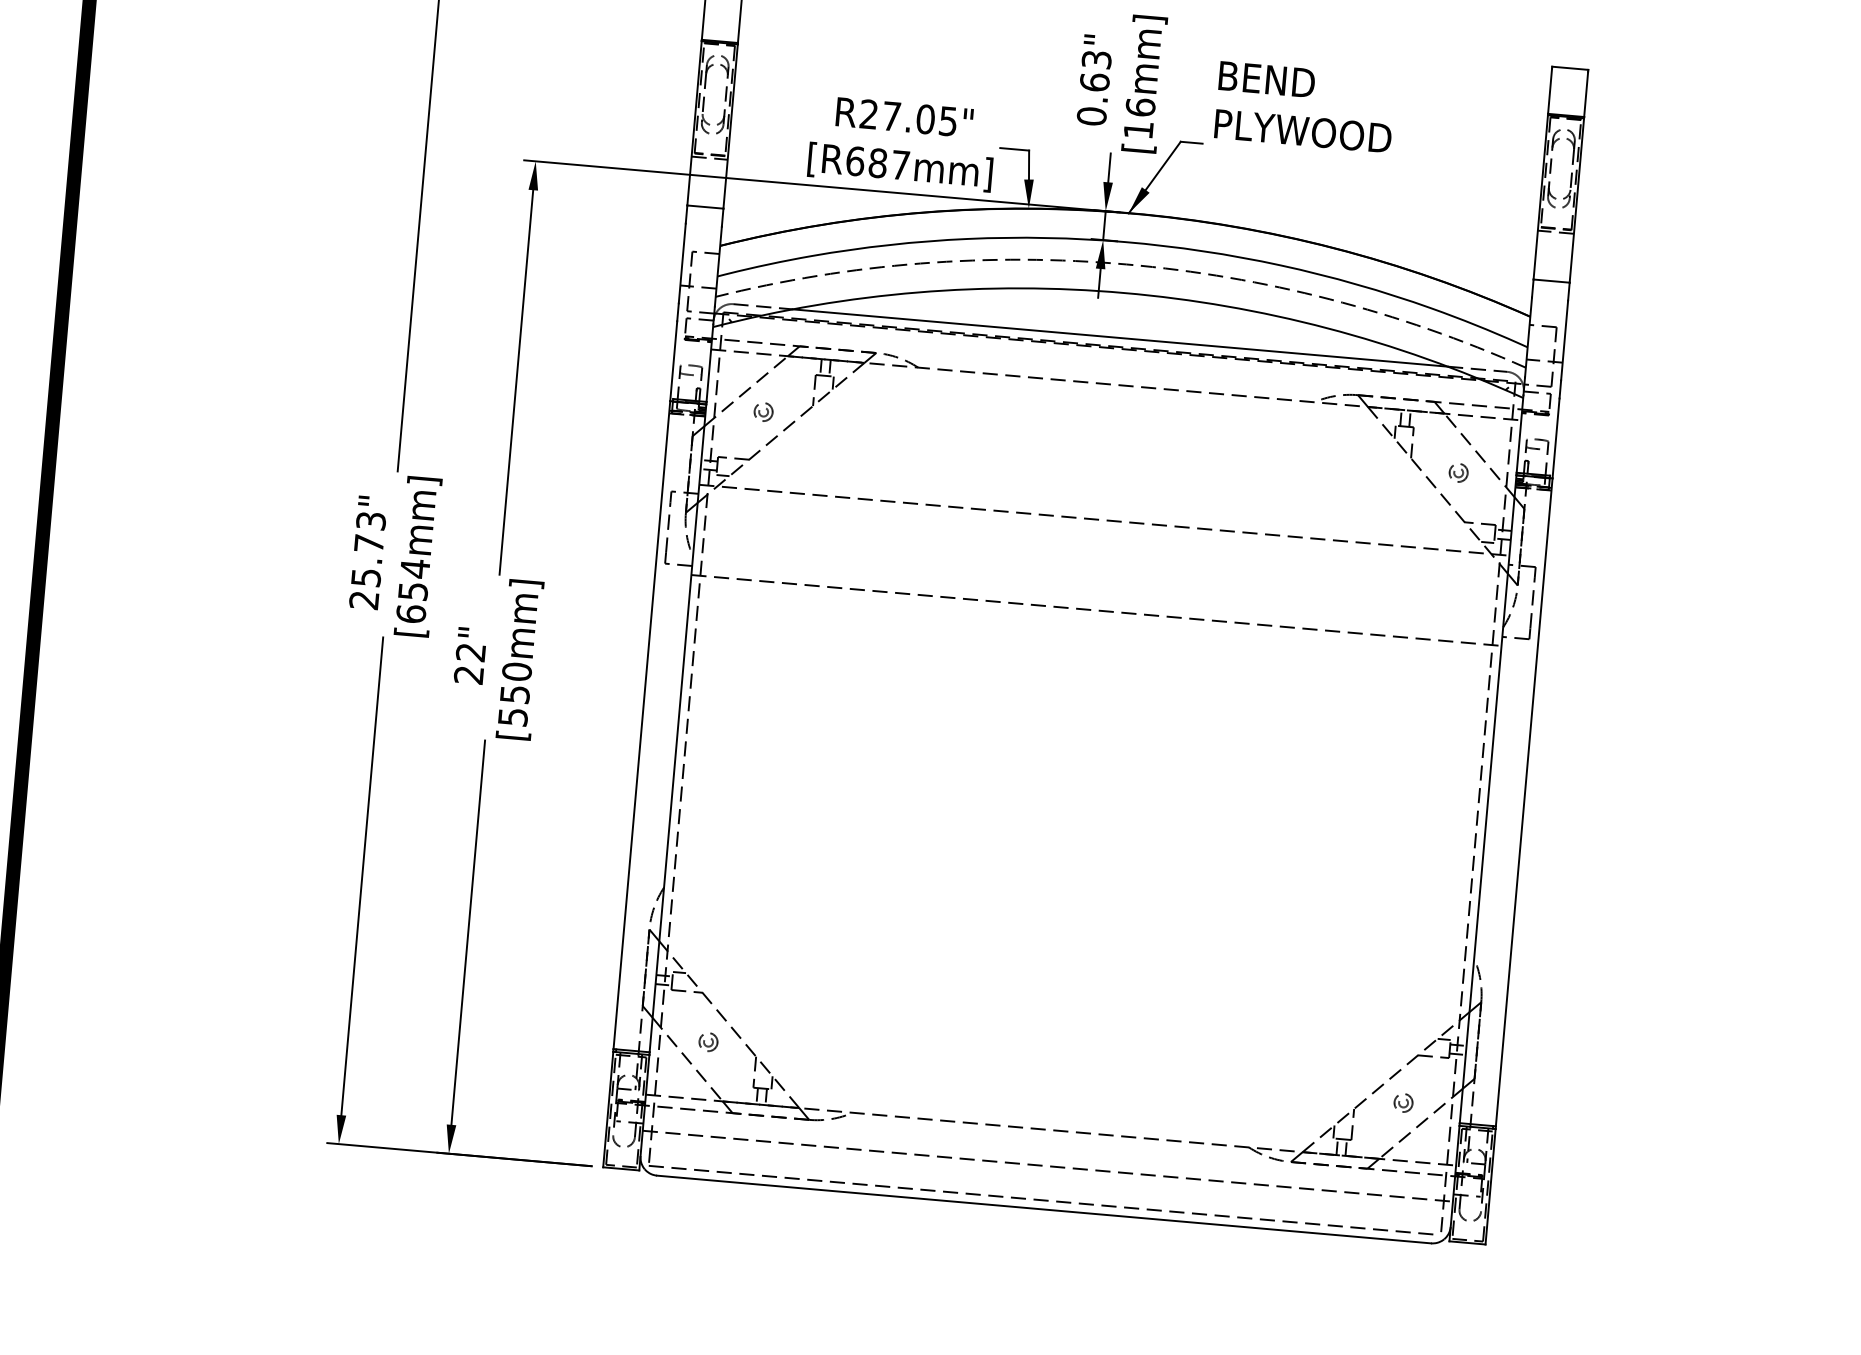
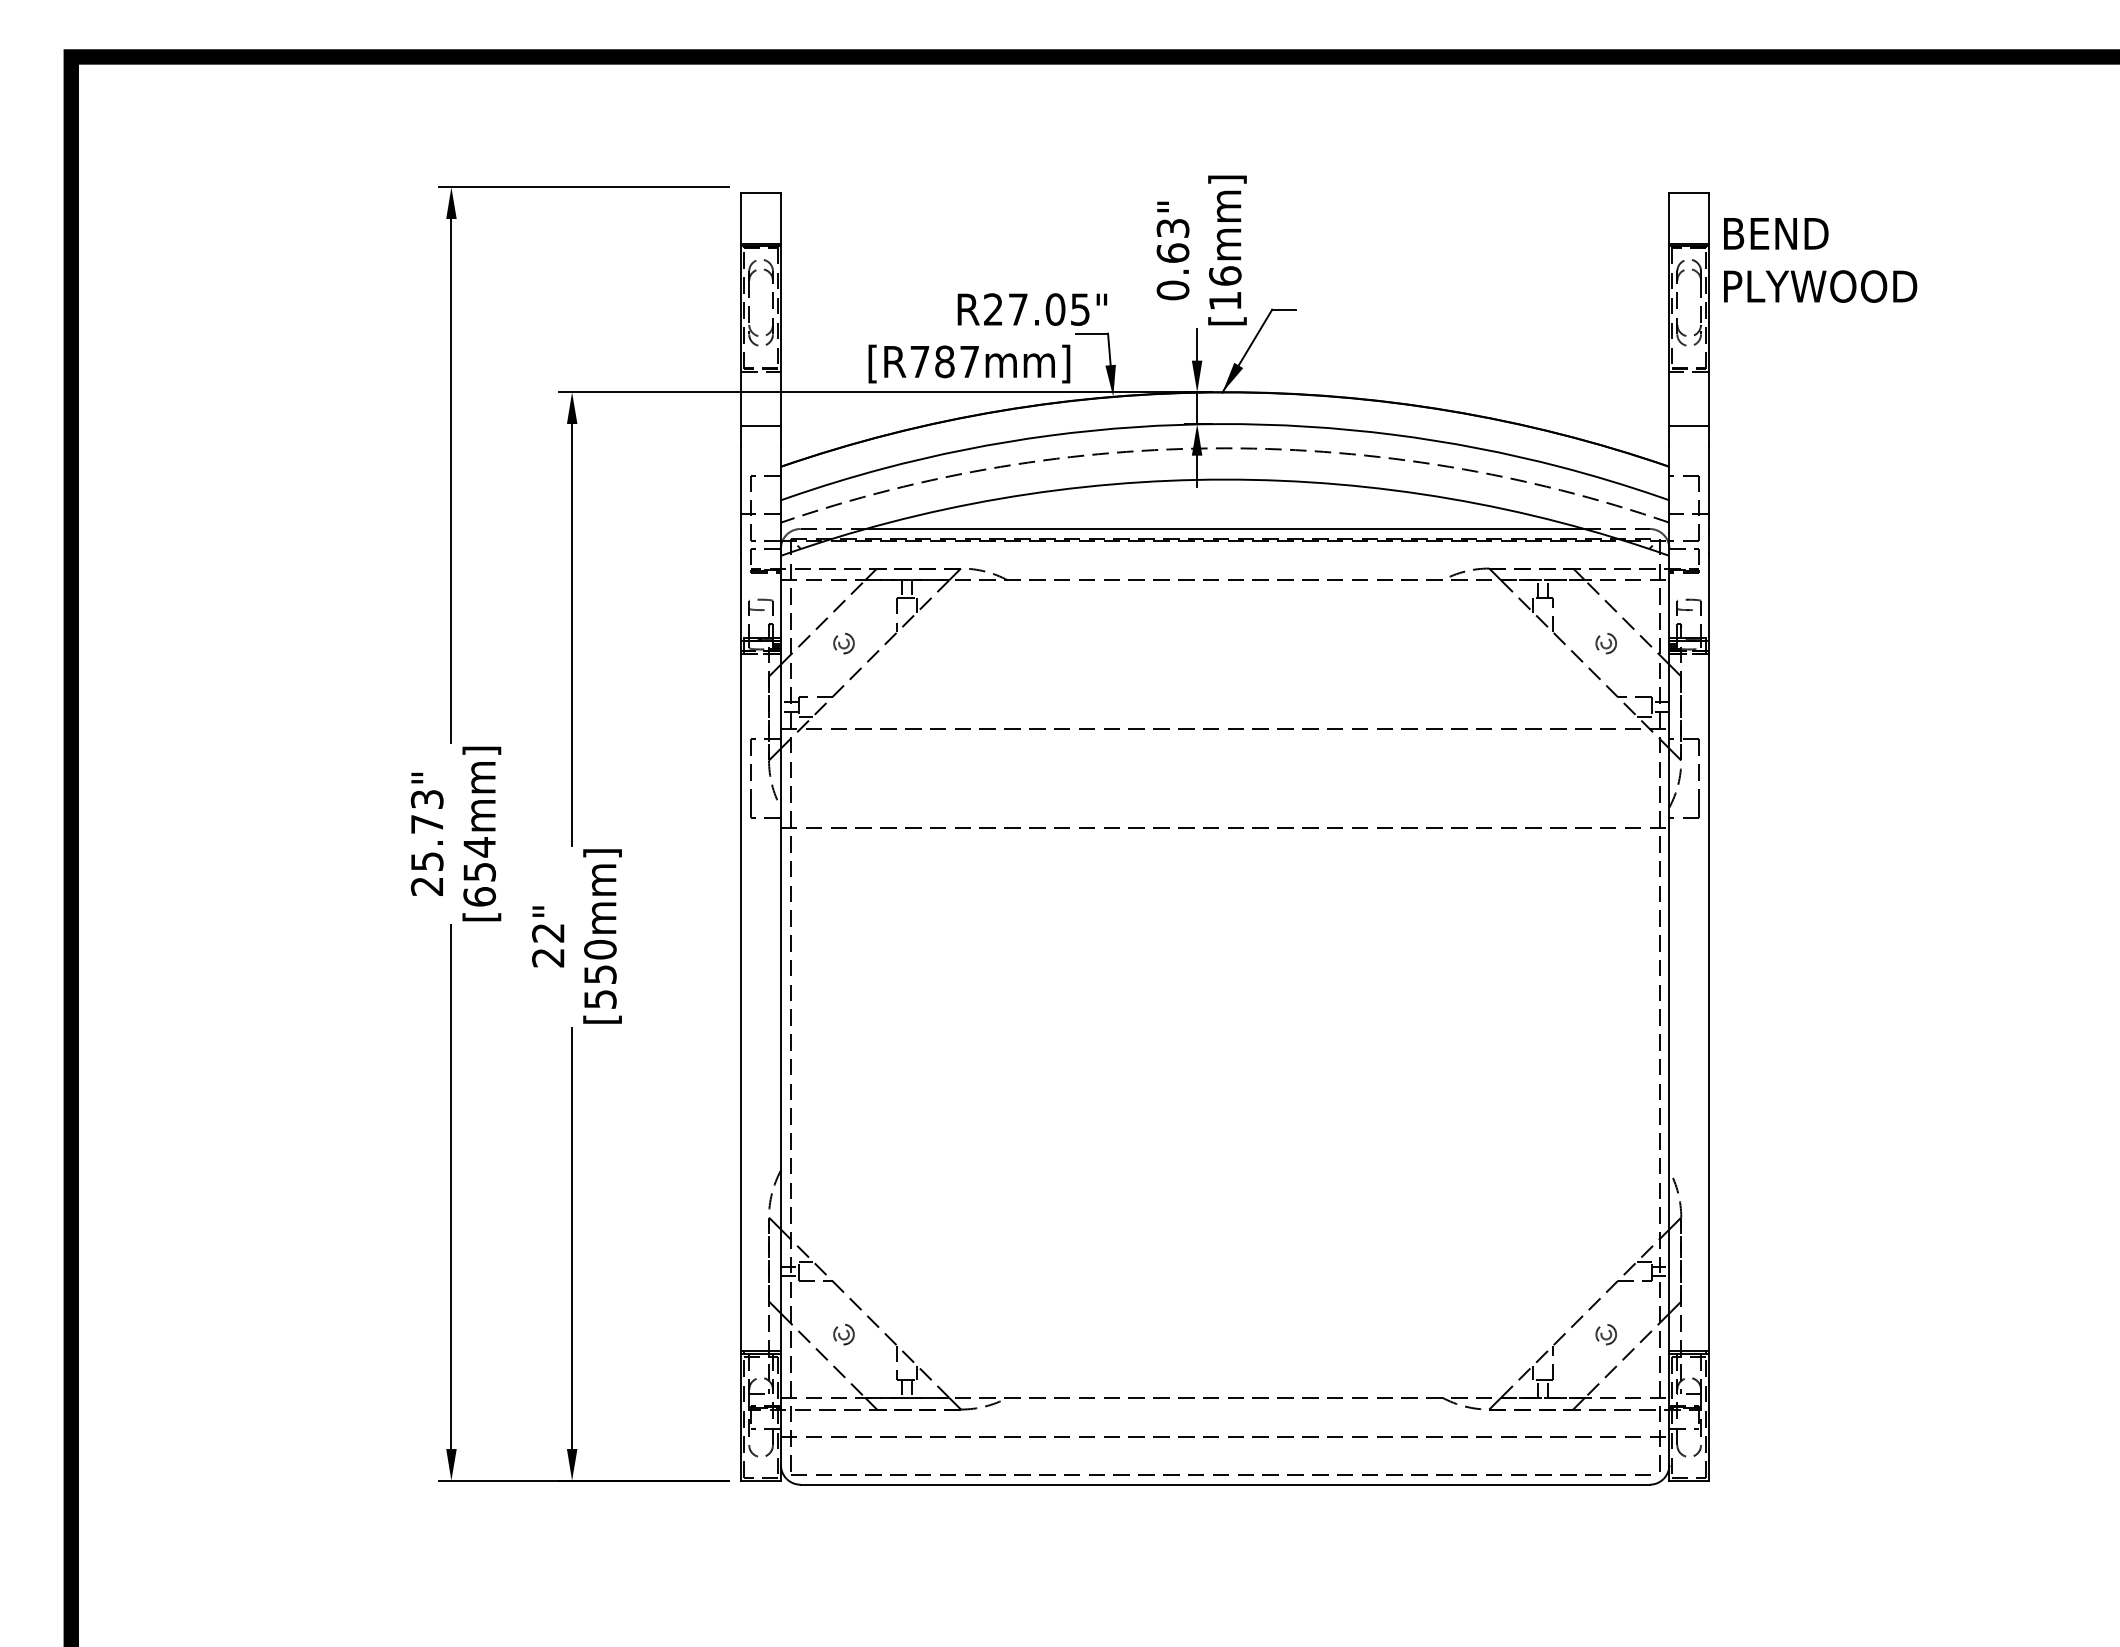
text: (1305, 107) -> (1820, 260), moved
text: (904, 117) -> (1032, 309), moved
text: (854, 160) -> (919, 361), [R687mm] -> [R787mm]

